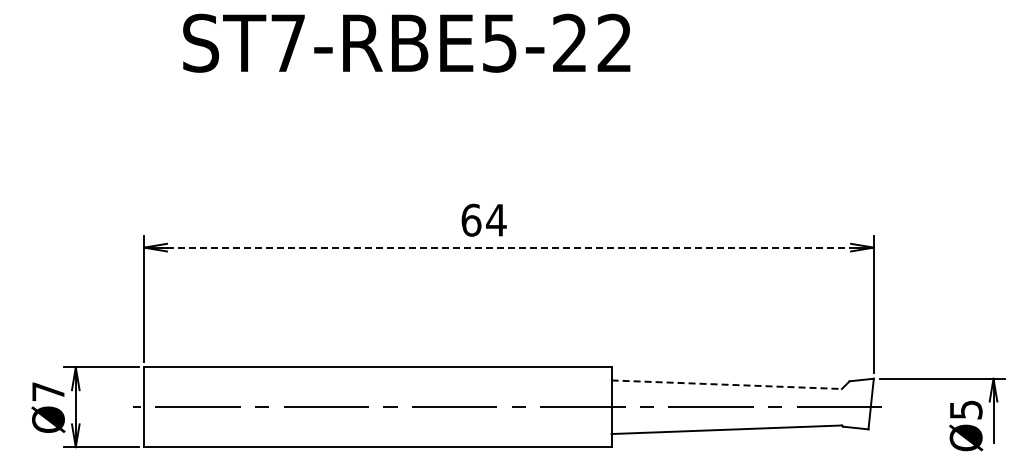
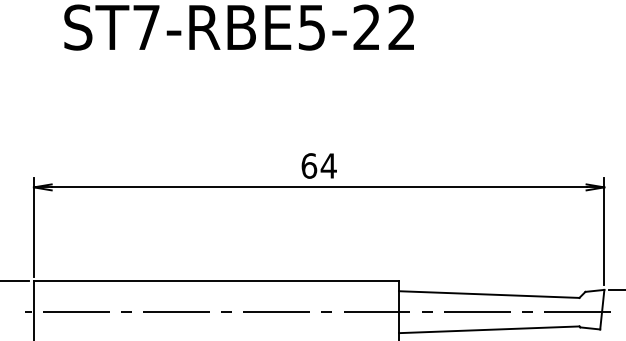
text: (483, 219) -> (318, 165), moved
line: (509, 247) -> (319, 187), dashed -> solid
line: (727, 384) -> (489, 294), dashed -> solid

